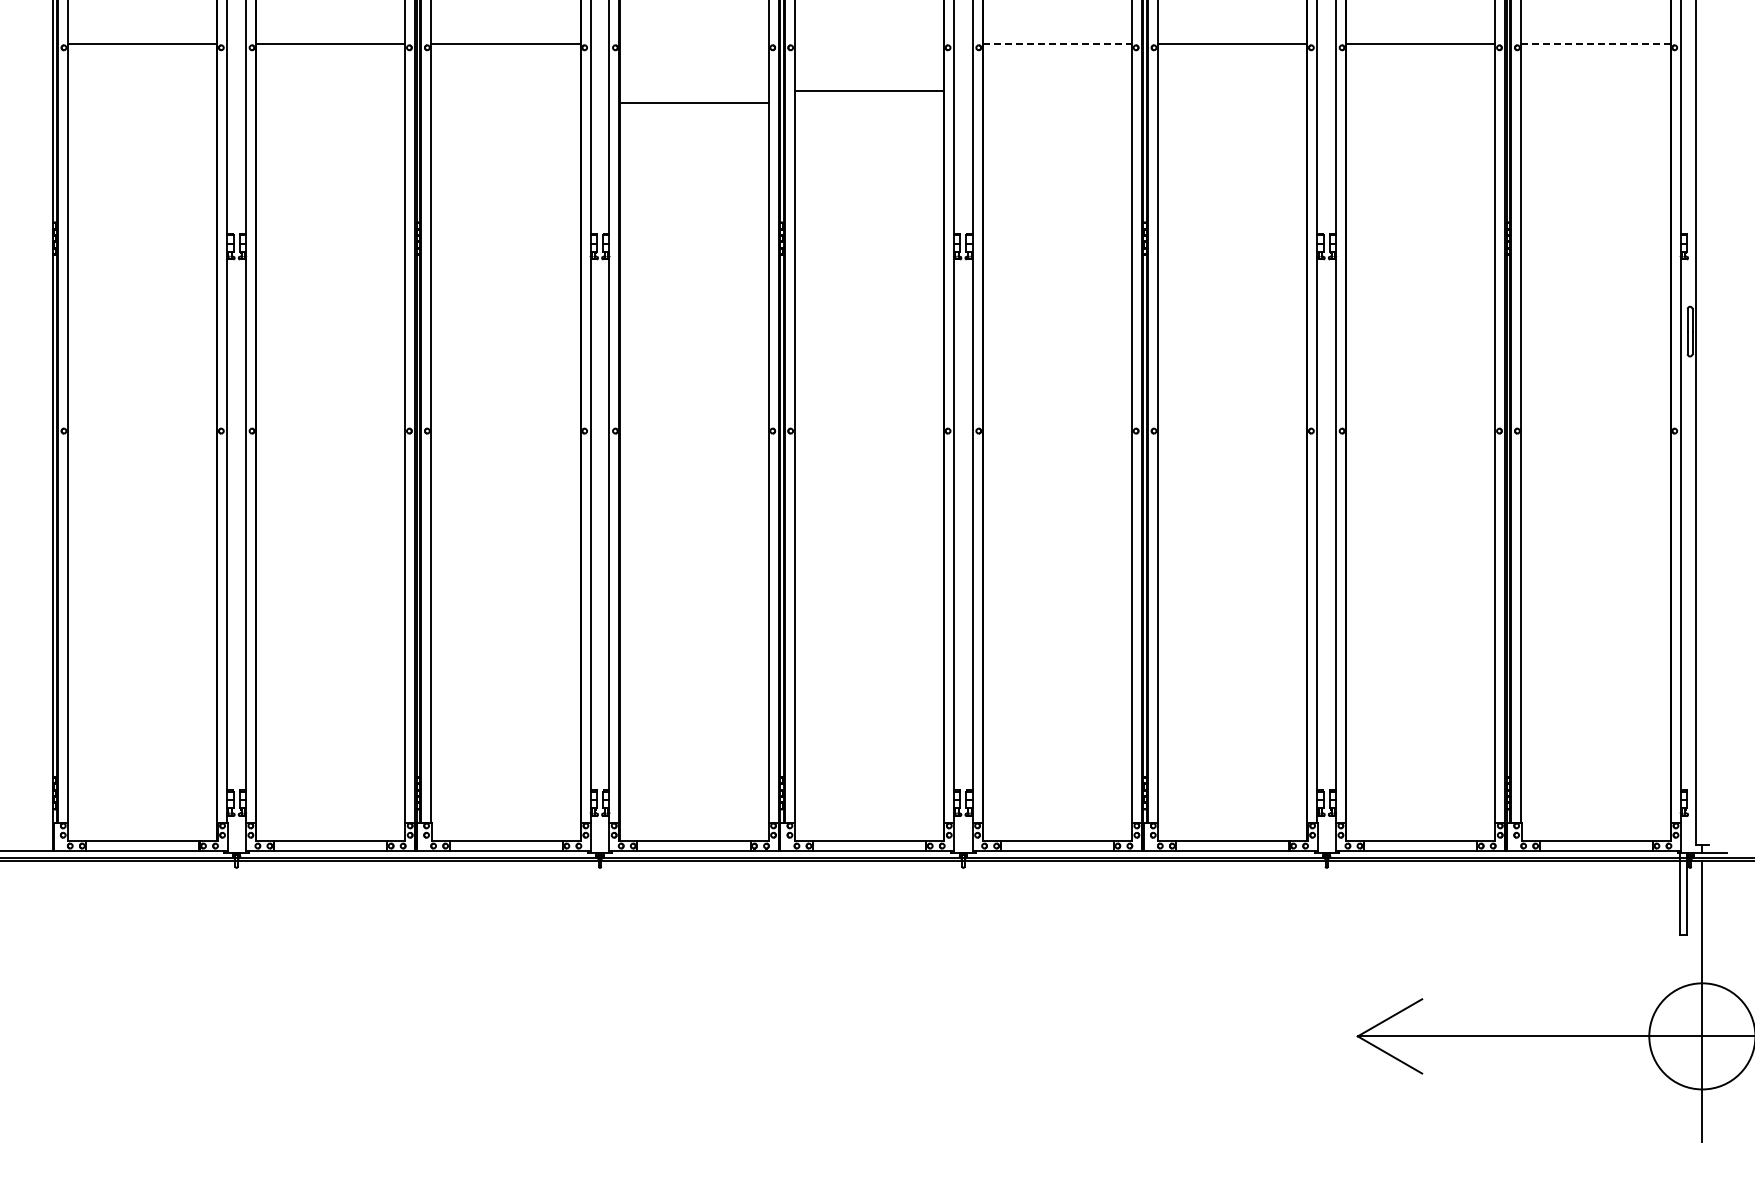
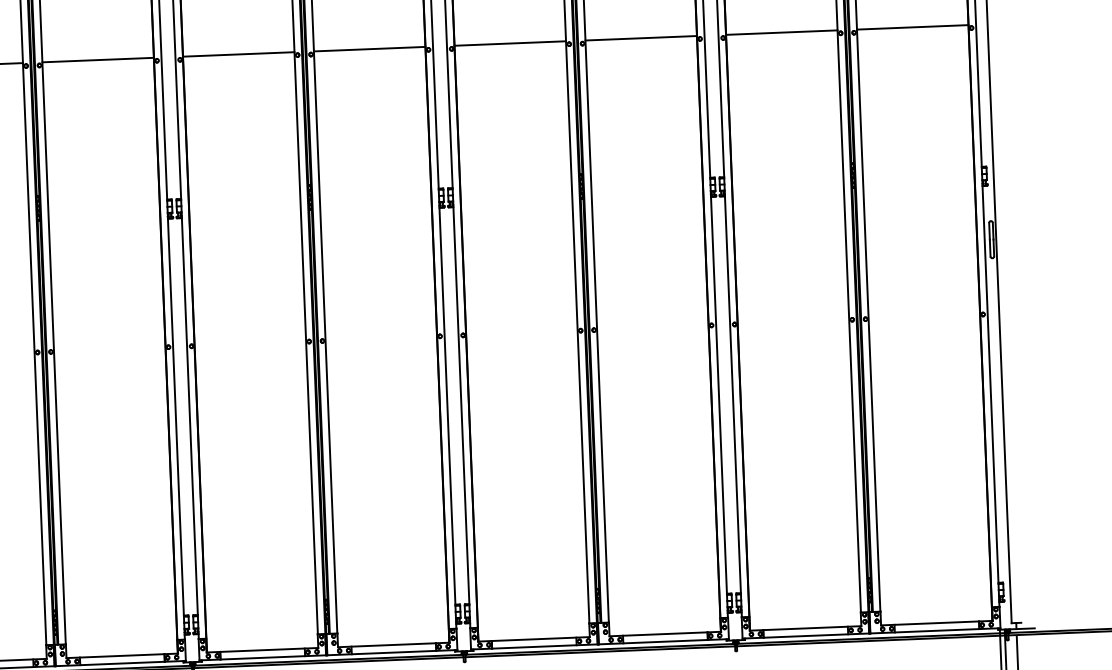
line: (1057, 43) -> (510, 43), dashed -> solid
line: (1596, 43) -> (913, 27), dashed -> solid
line: (868, 90) -> (369, 49), moved
line: (693, 102) -> (238, 54), moved

